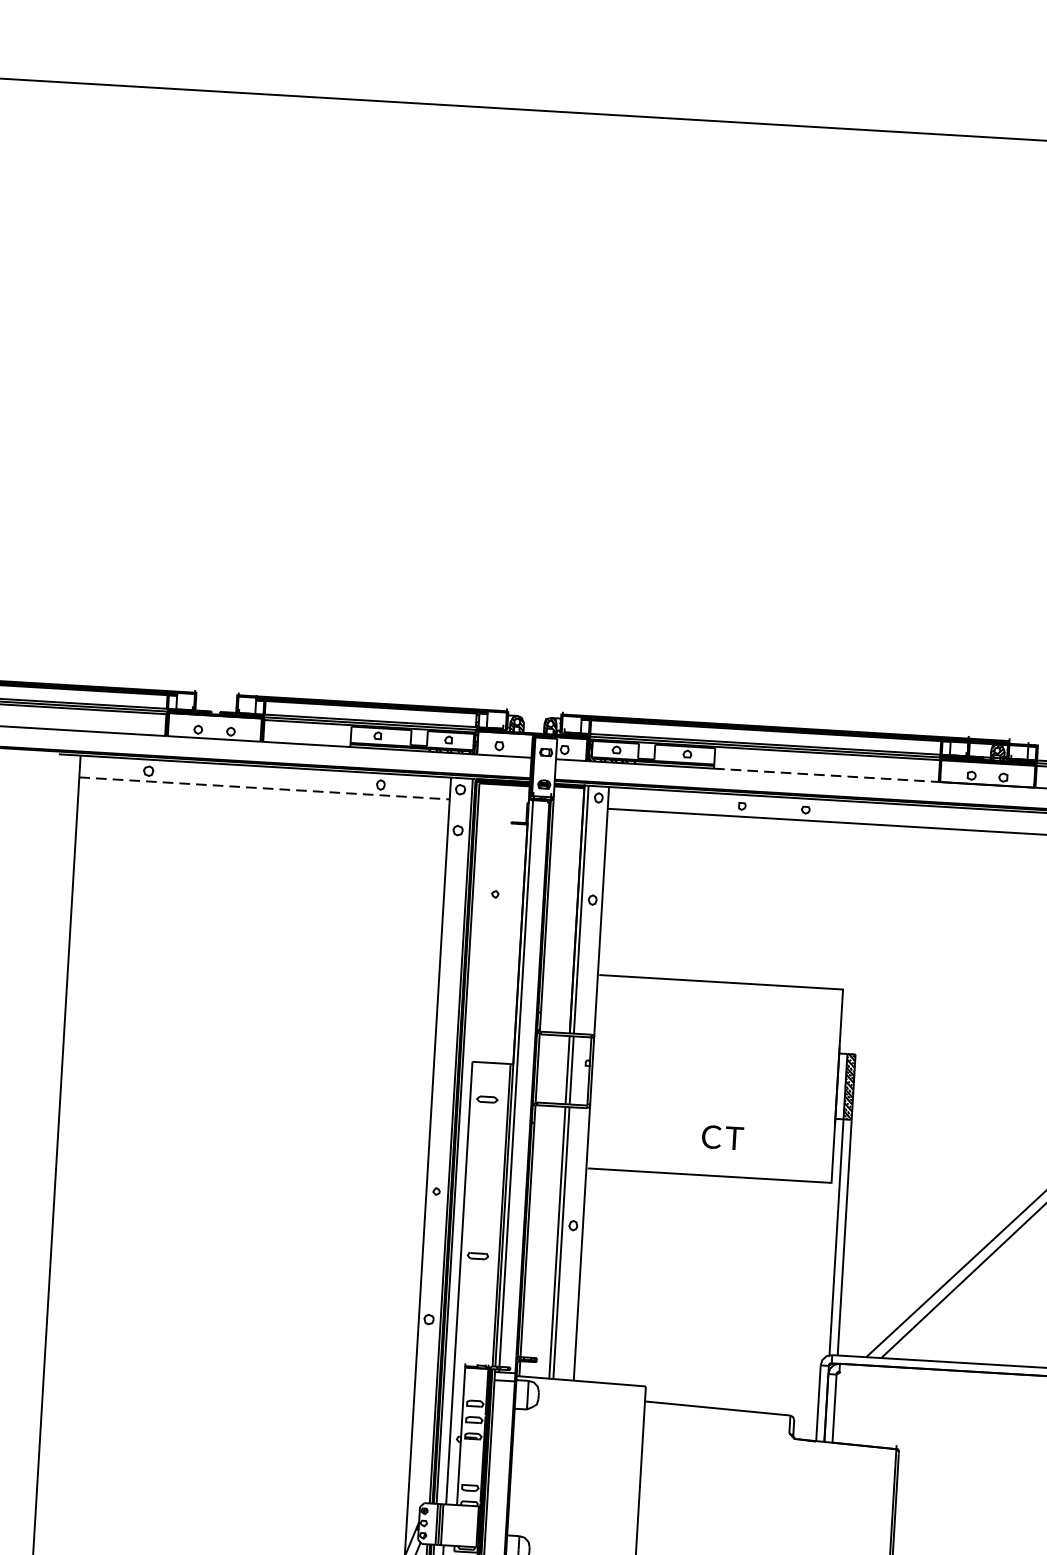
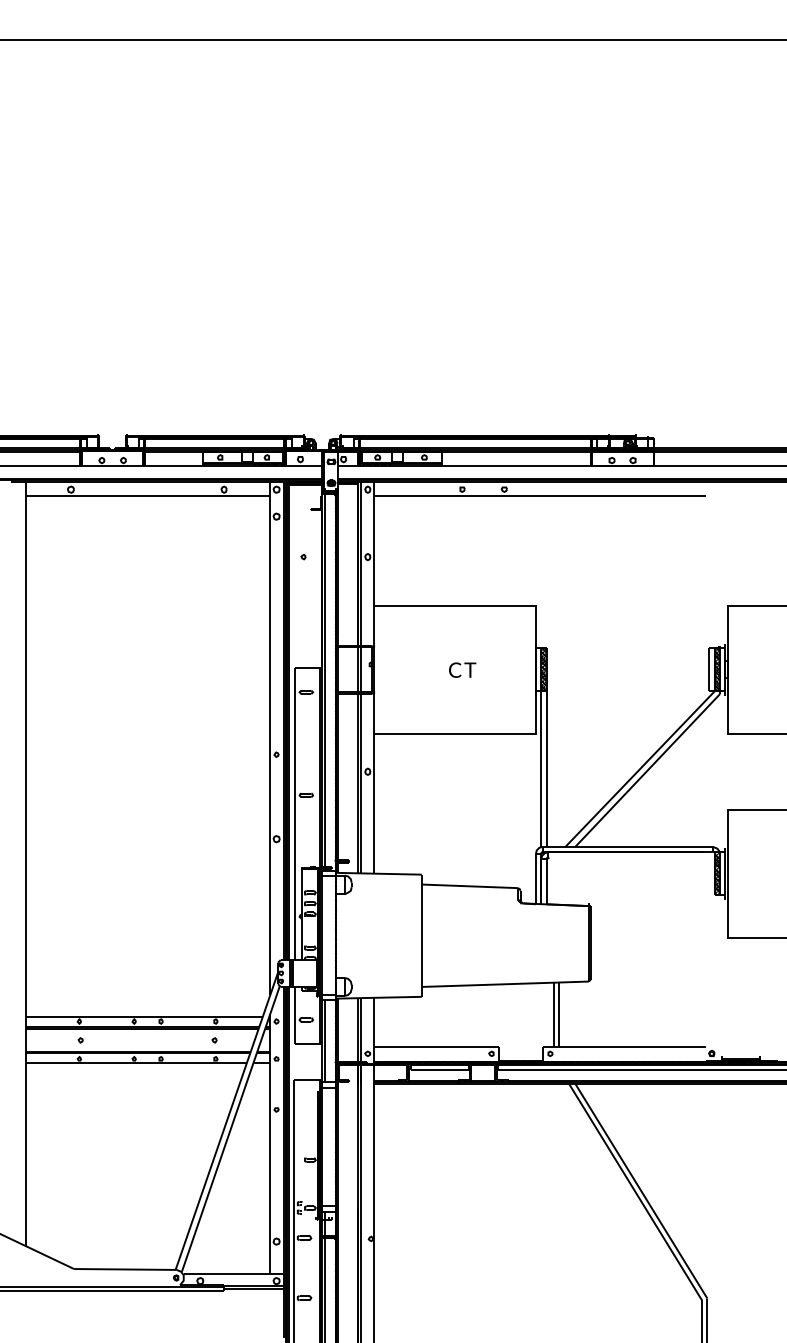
line: (827, 774) -> (517, 465), dashed -> solid
line: (265, 788) -> (148, 496), dashed -> solid
text: (722, 1136) -> (462, 669), moved

